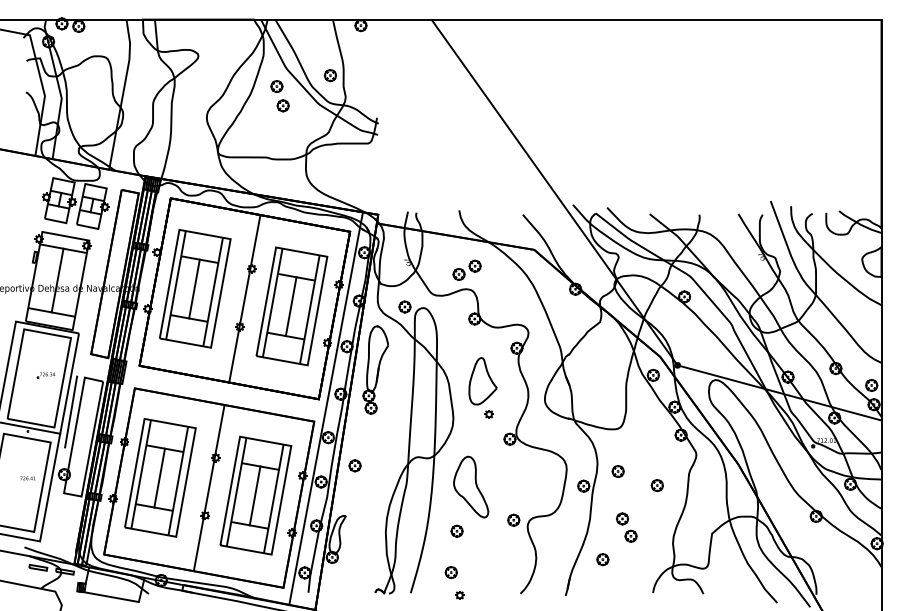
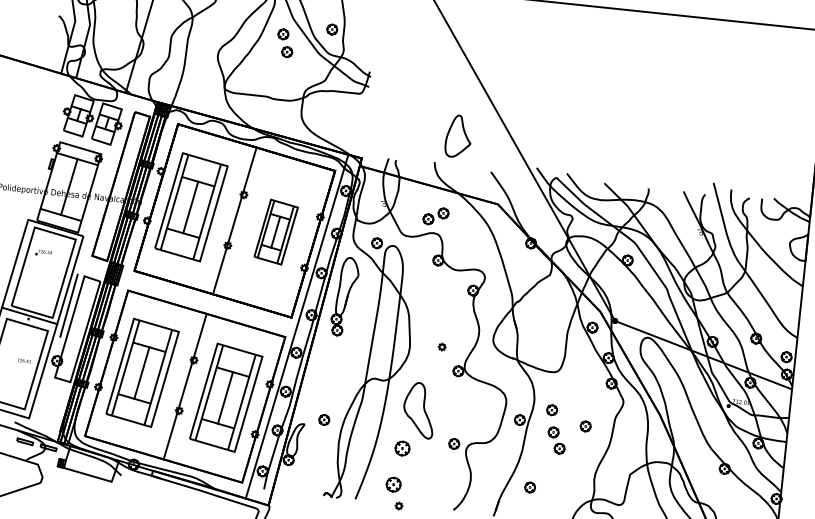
part: (291, 306) -> (275, 232), size x0.6
part: (45, 375) -> (43, 252), moved
part: (482, 381) -> (458, 136), moved
part: (354, 465) -> (323, 419), moved
part: (626, 527) -> (556, 440), moved
part: (456, 530) -> (402, 447), size x1.4
part: (450, 572) -> (392, 484), size x1.4

